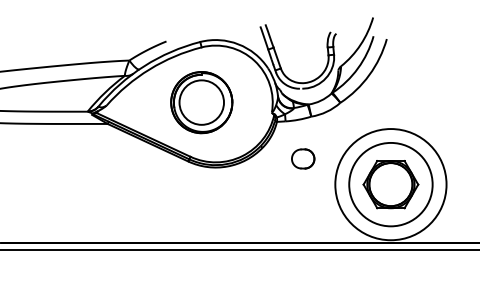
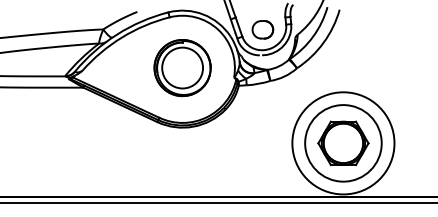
part: (201, 102) -> (182, 67), moved
part: (303, 158) -> (263, 29), moved

